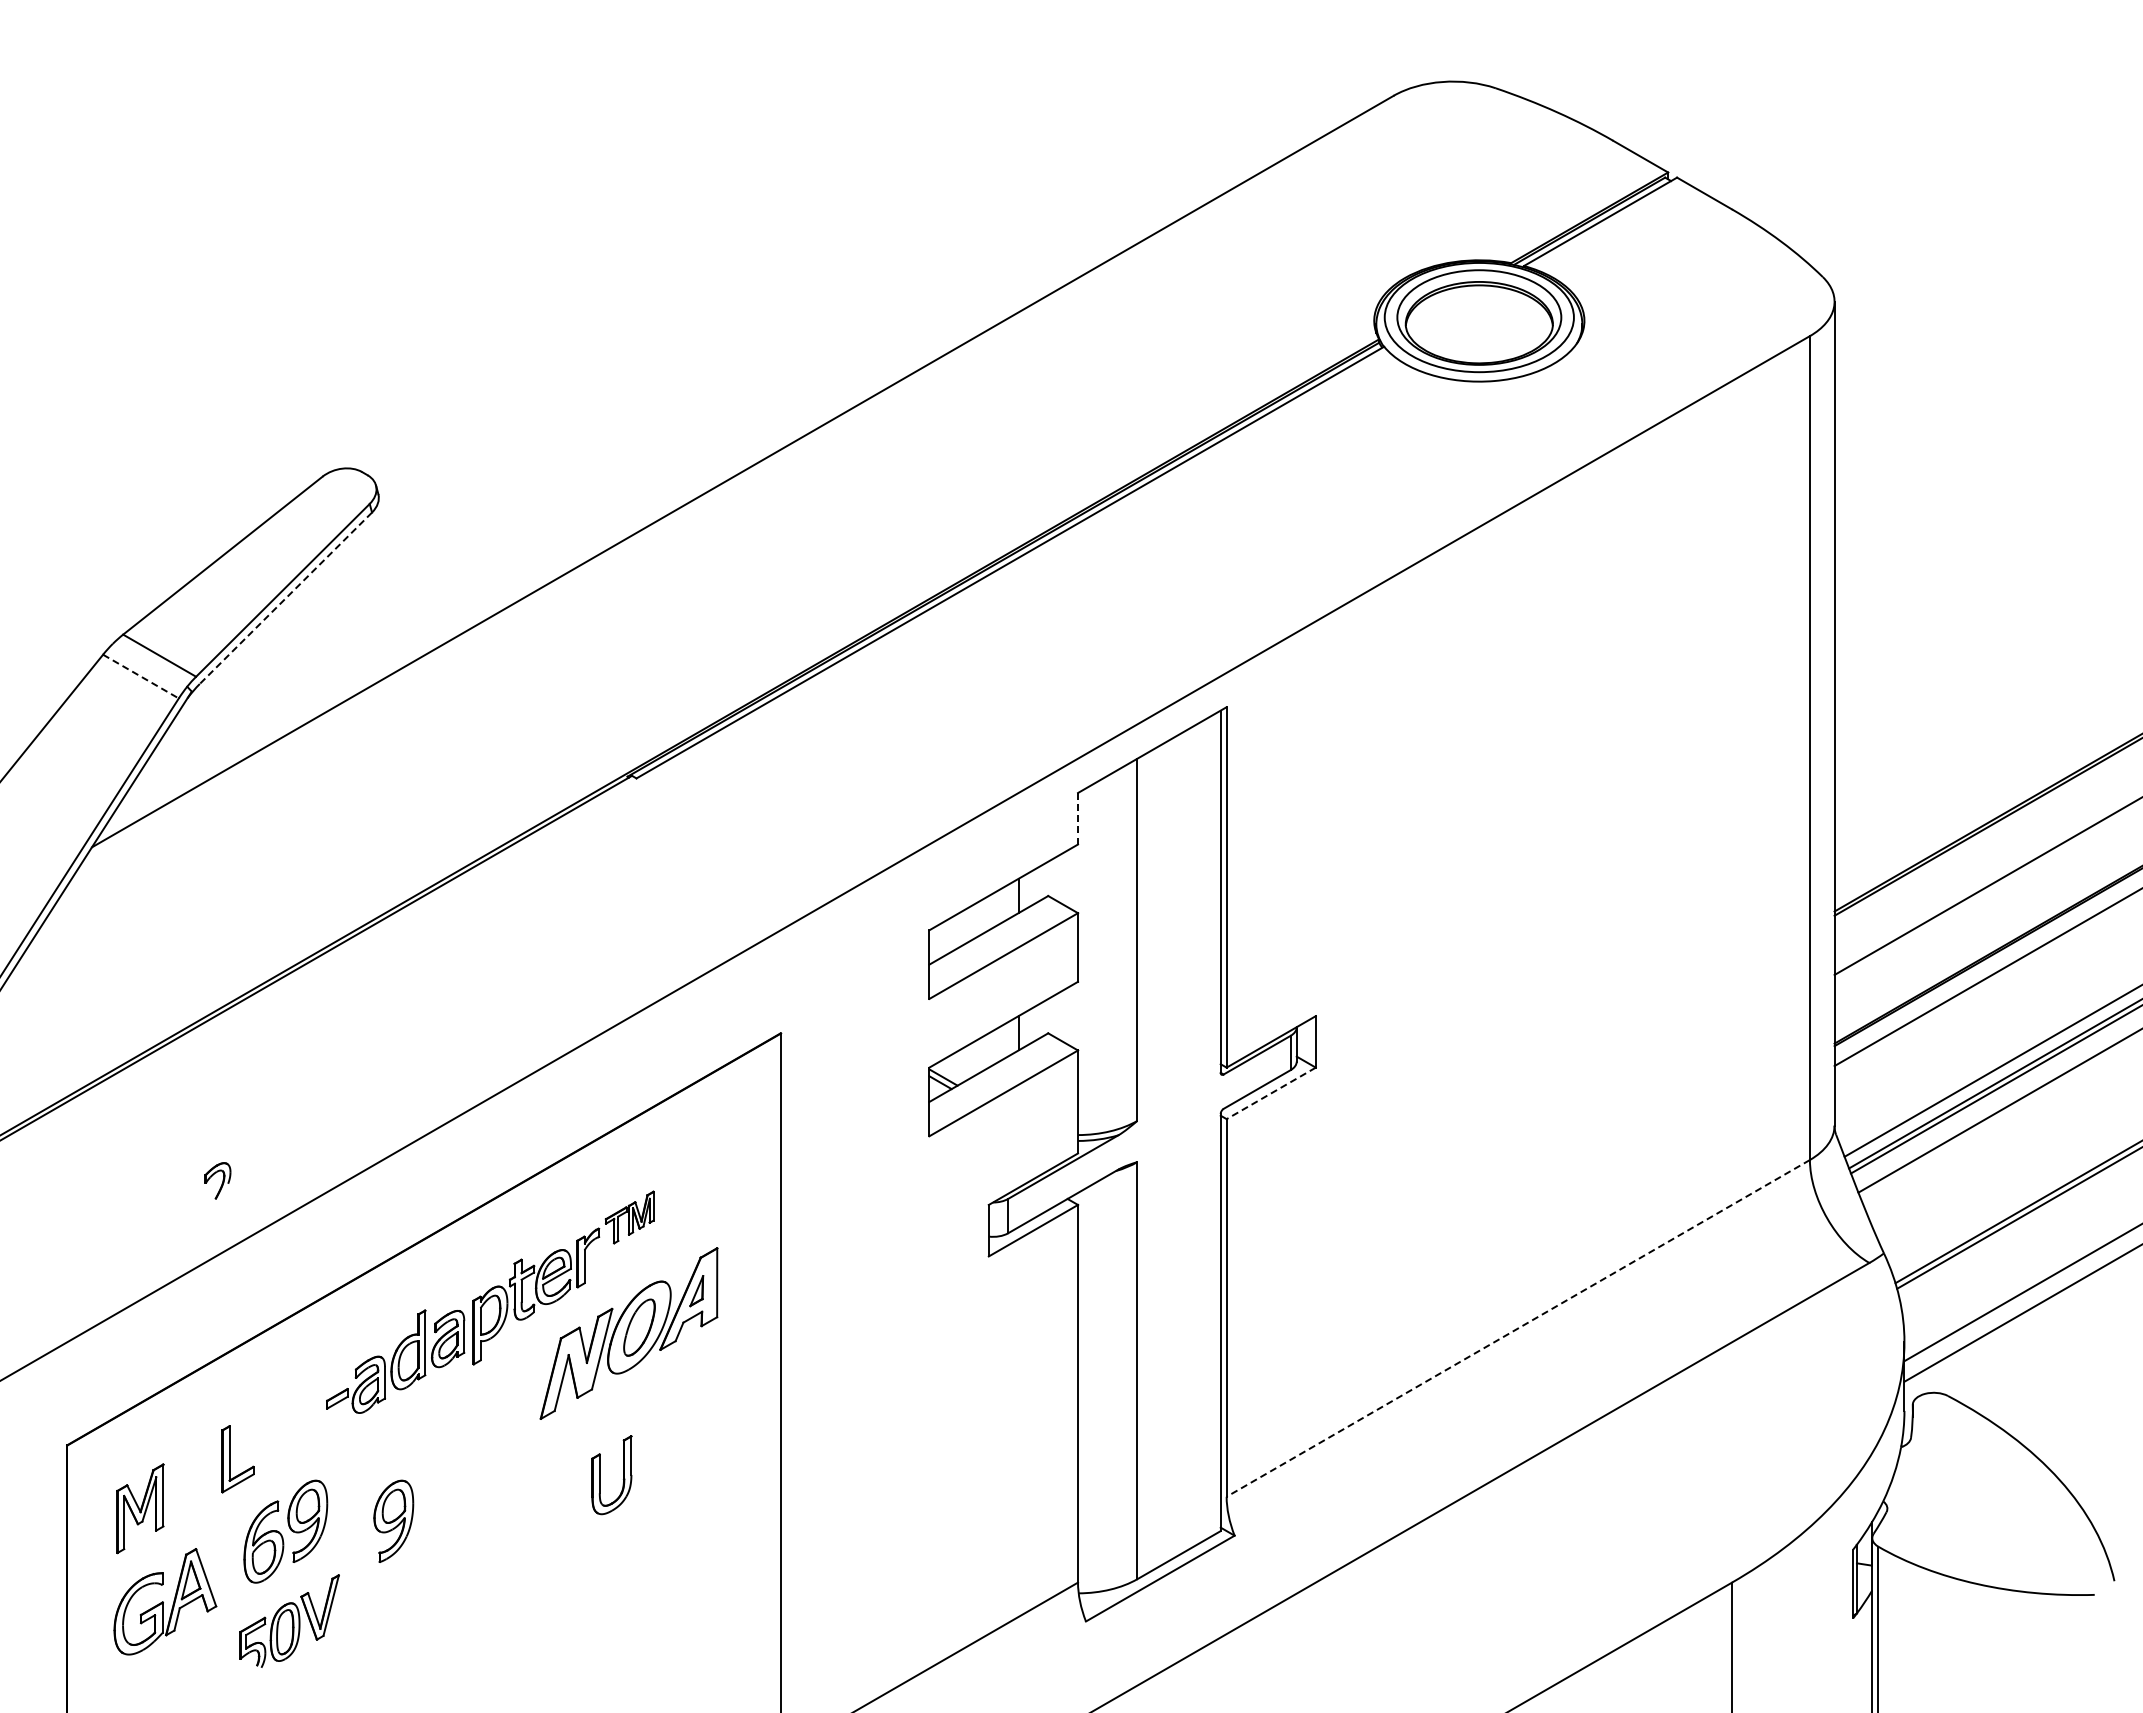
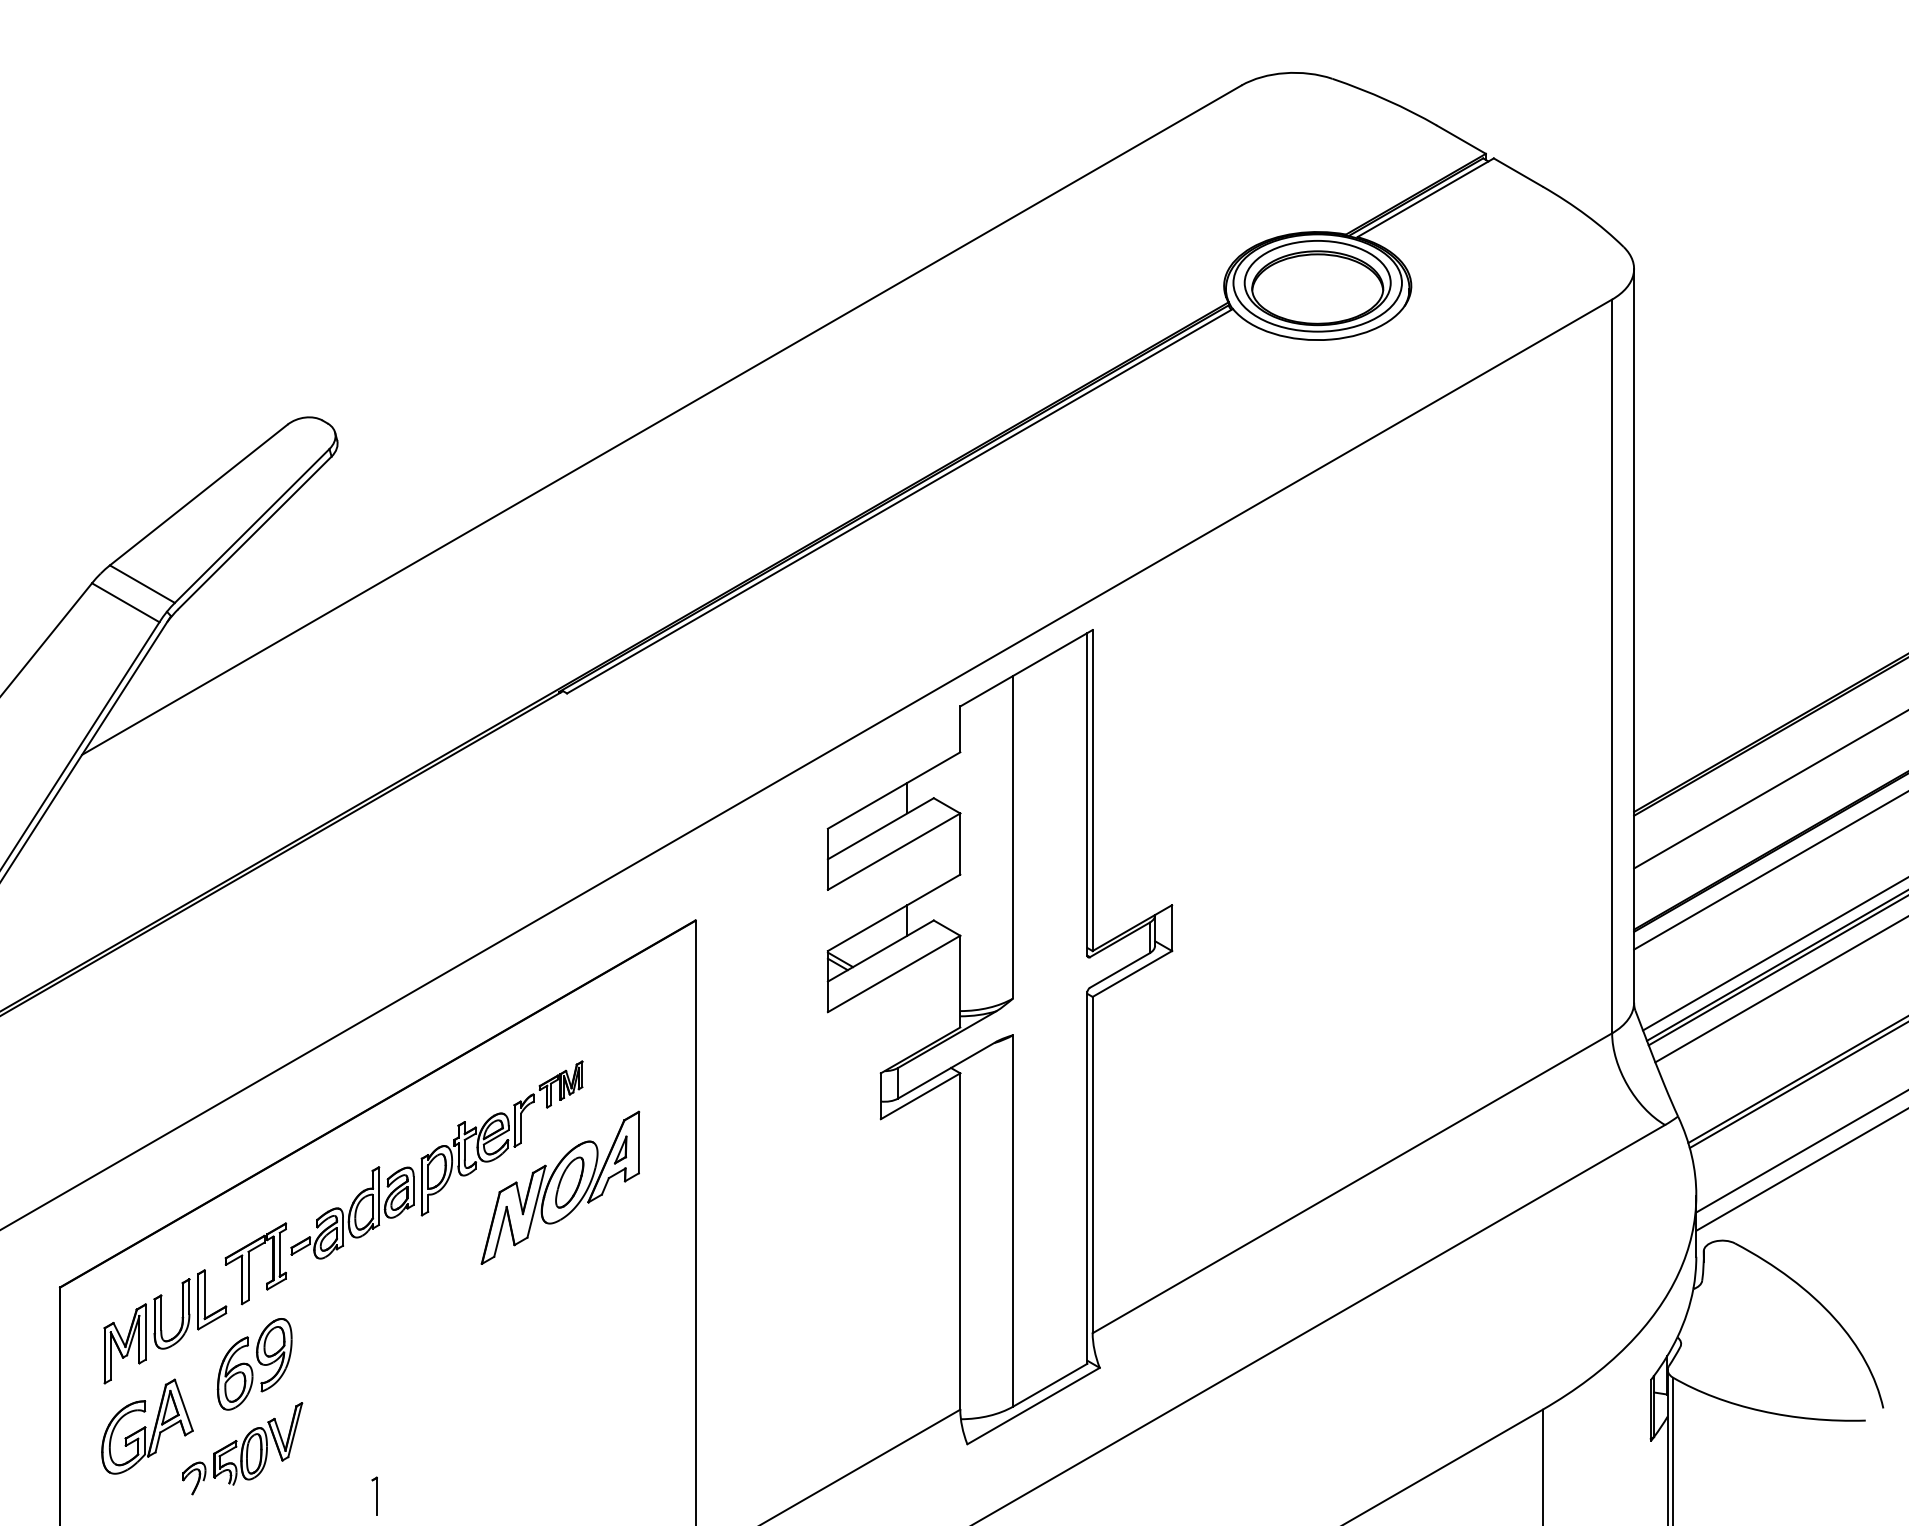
line: (285, 598) -> (254, 533), dashed -> solid
line: (140, 676) -> (125, 602), dashed -> solid
line: (1078, 818) -> (960, 729), dashed -> solid
line: (1270, 1093) -> (1131, 974), dashed -> solid
part: (217, 1180) -> (193, 1478), moved
line: (1518, 1328) -> (1352, 1183), dashed -> solid
part: (279, 1418) -> (249, 1263), added
part: (600, 1475) -> (161, 1314), moved
part: (393, 1520) -> (350, 1354), removed
part: (420, 1679) -> (374, 1495), added

